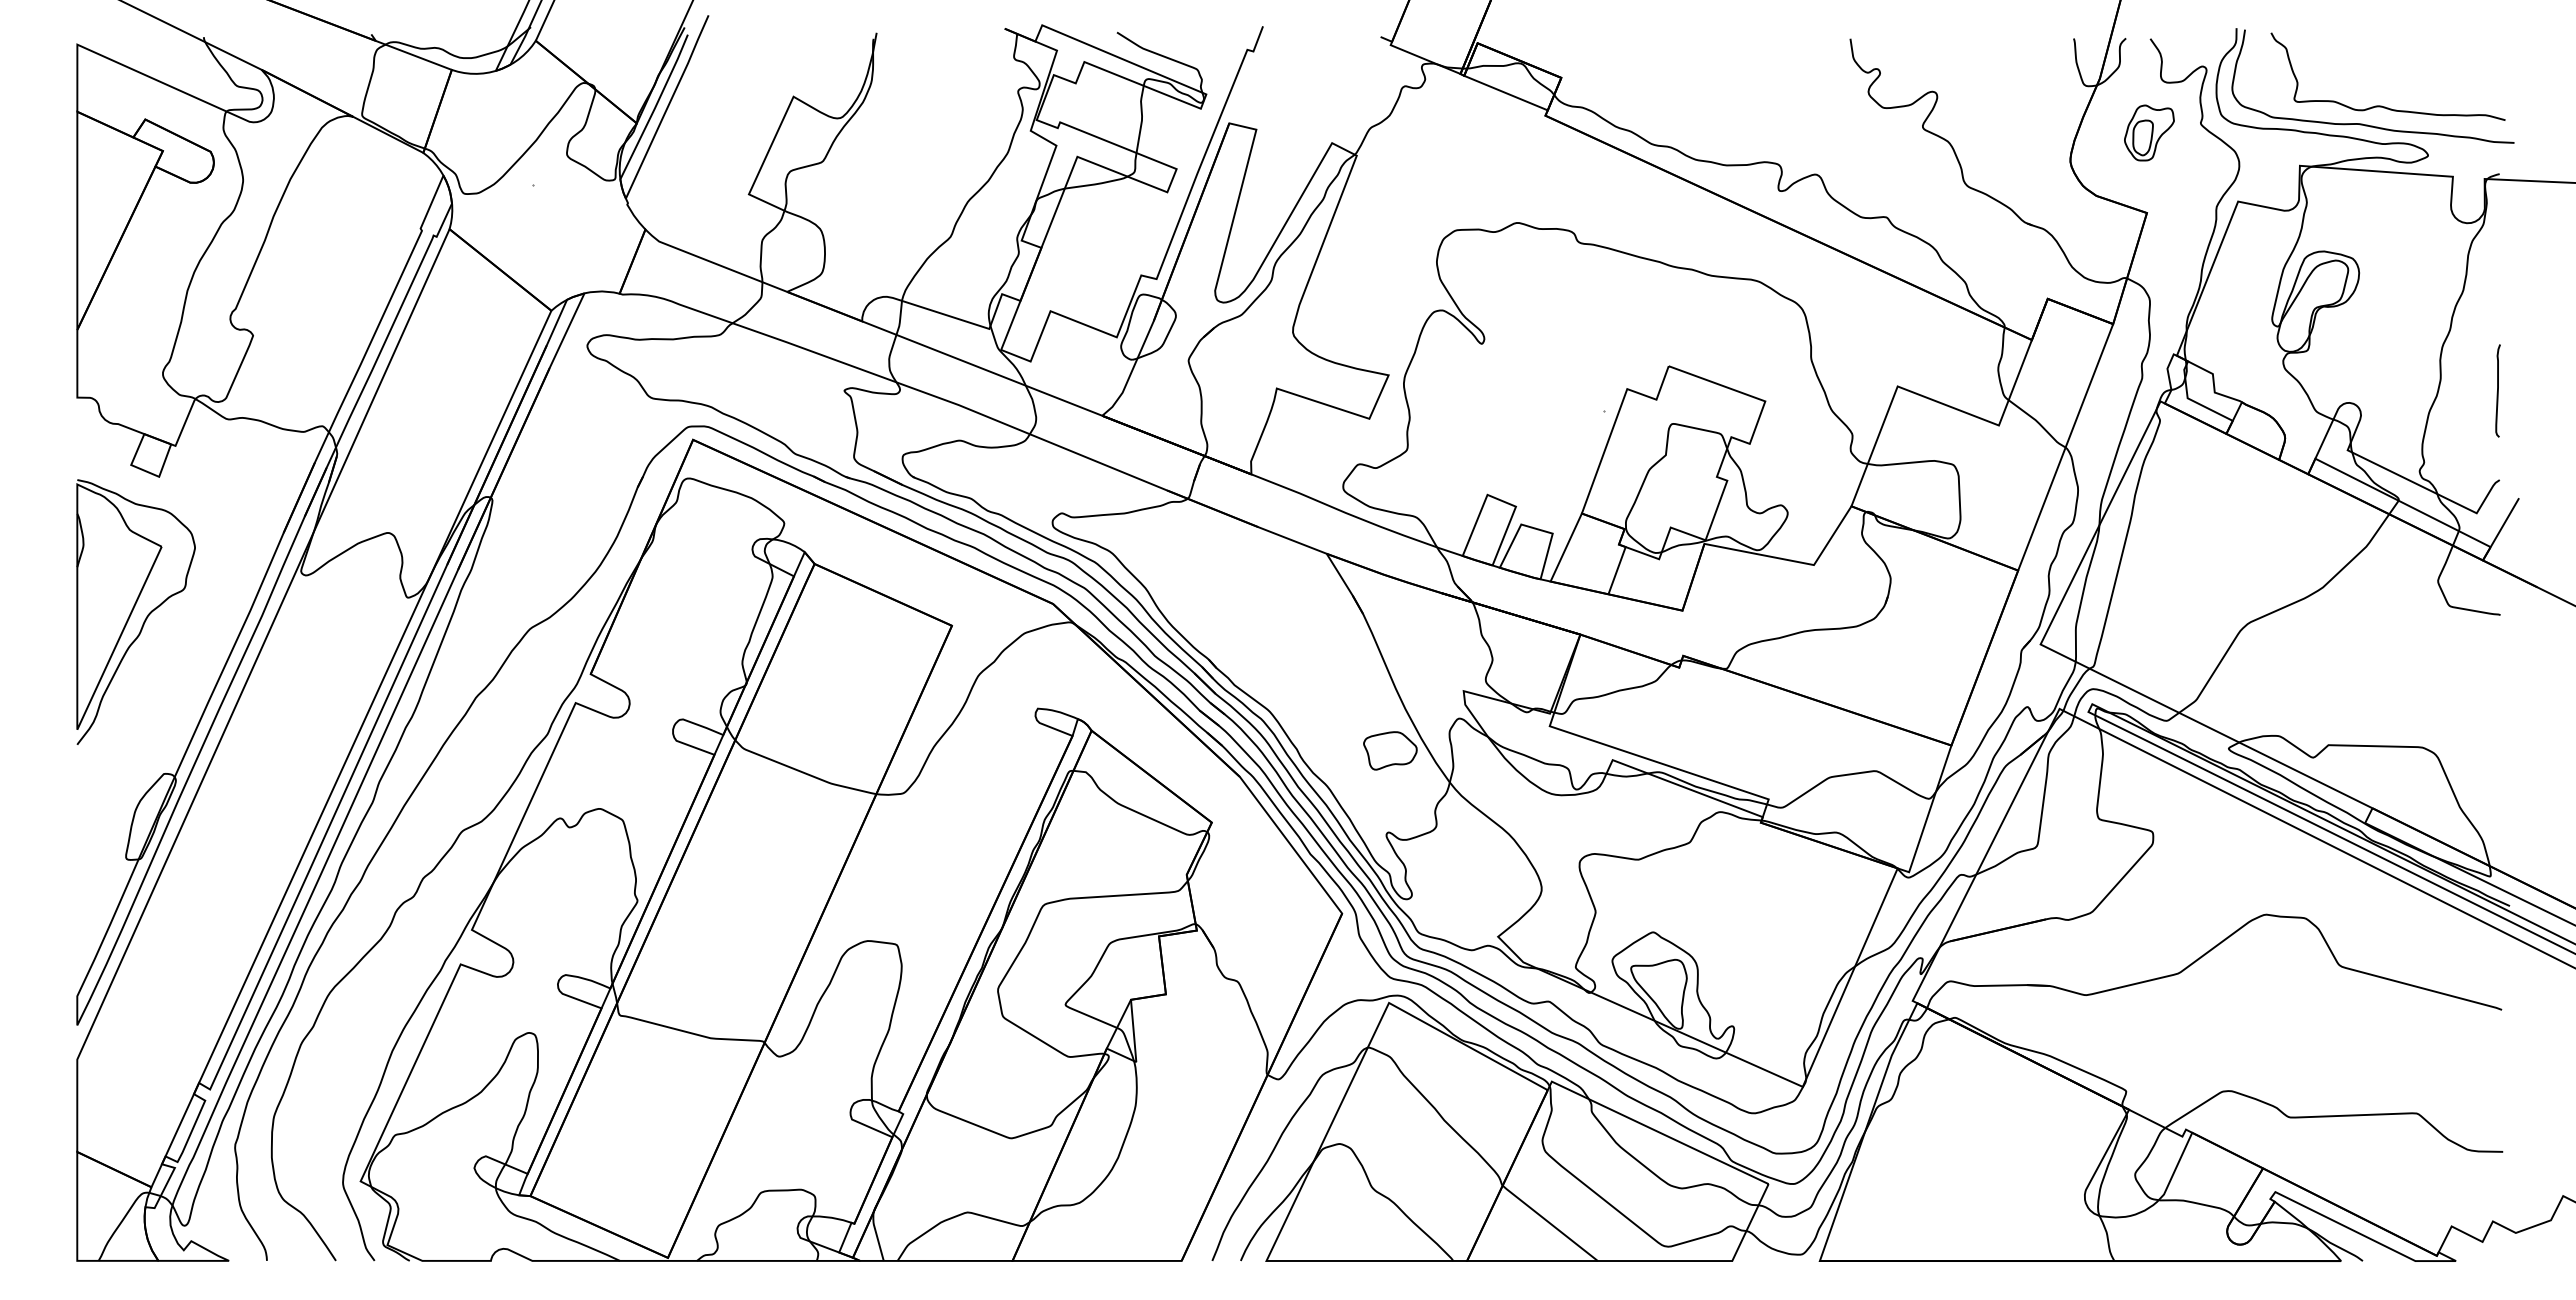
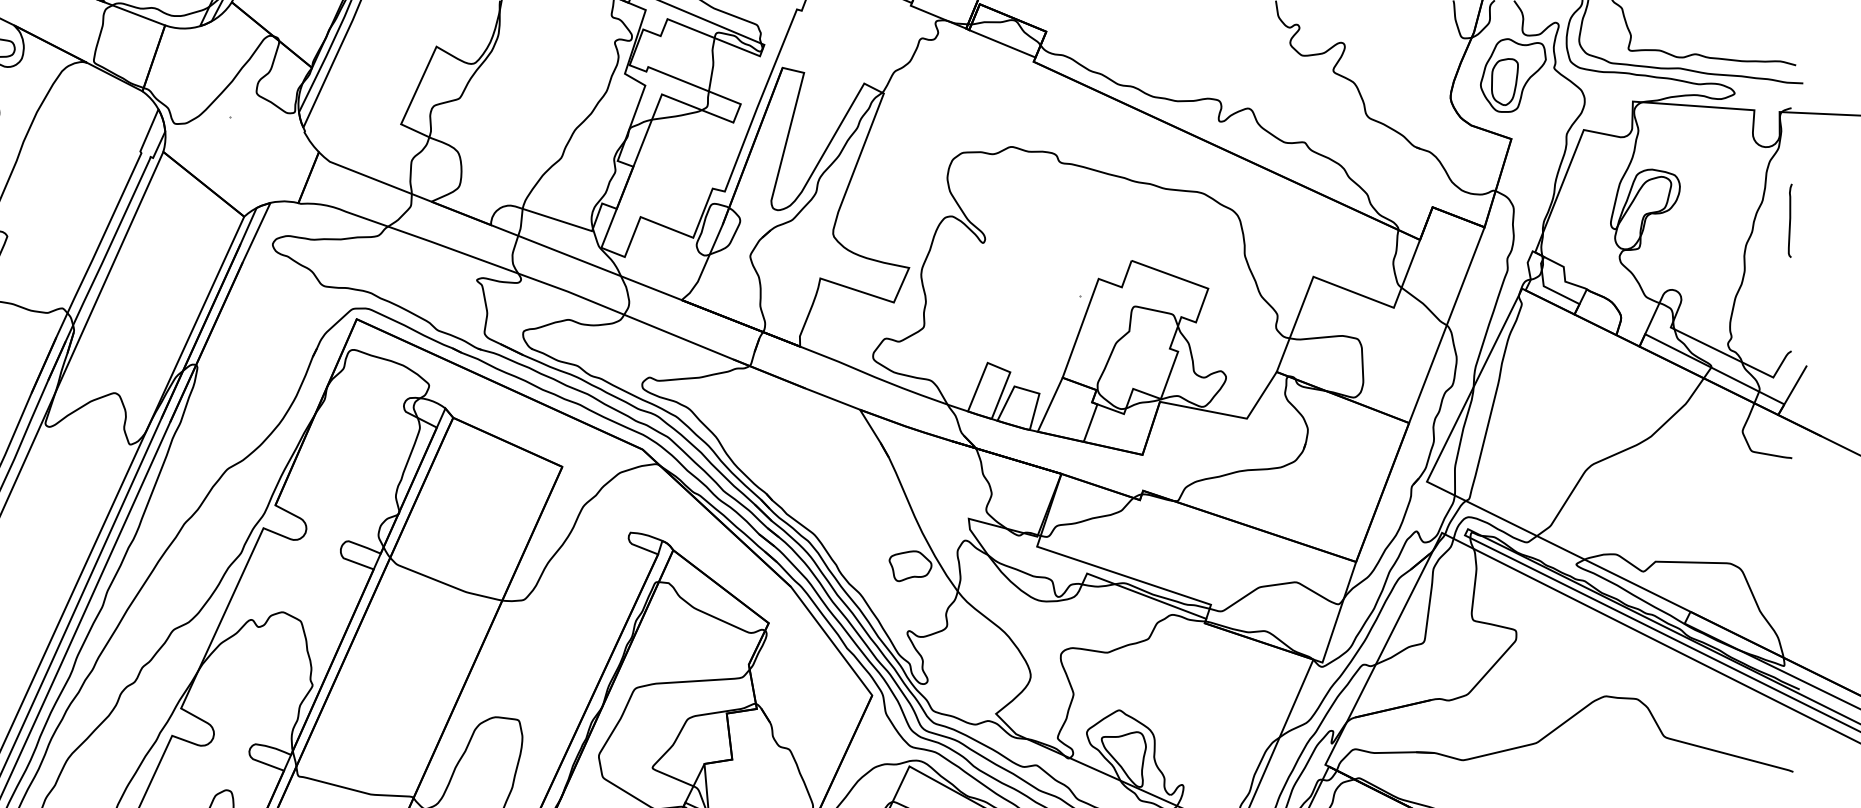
part: (2149, 132) -> (1513, 75), size x1.67
curve: (2497, 390) -> (1789, 220), moved

